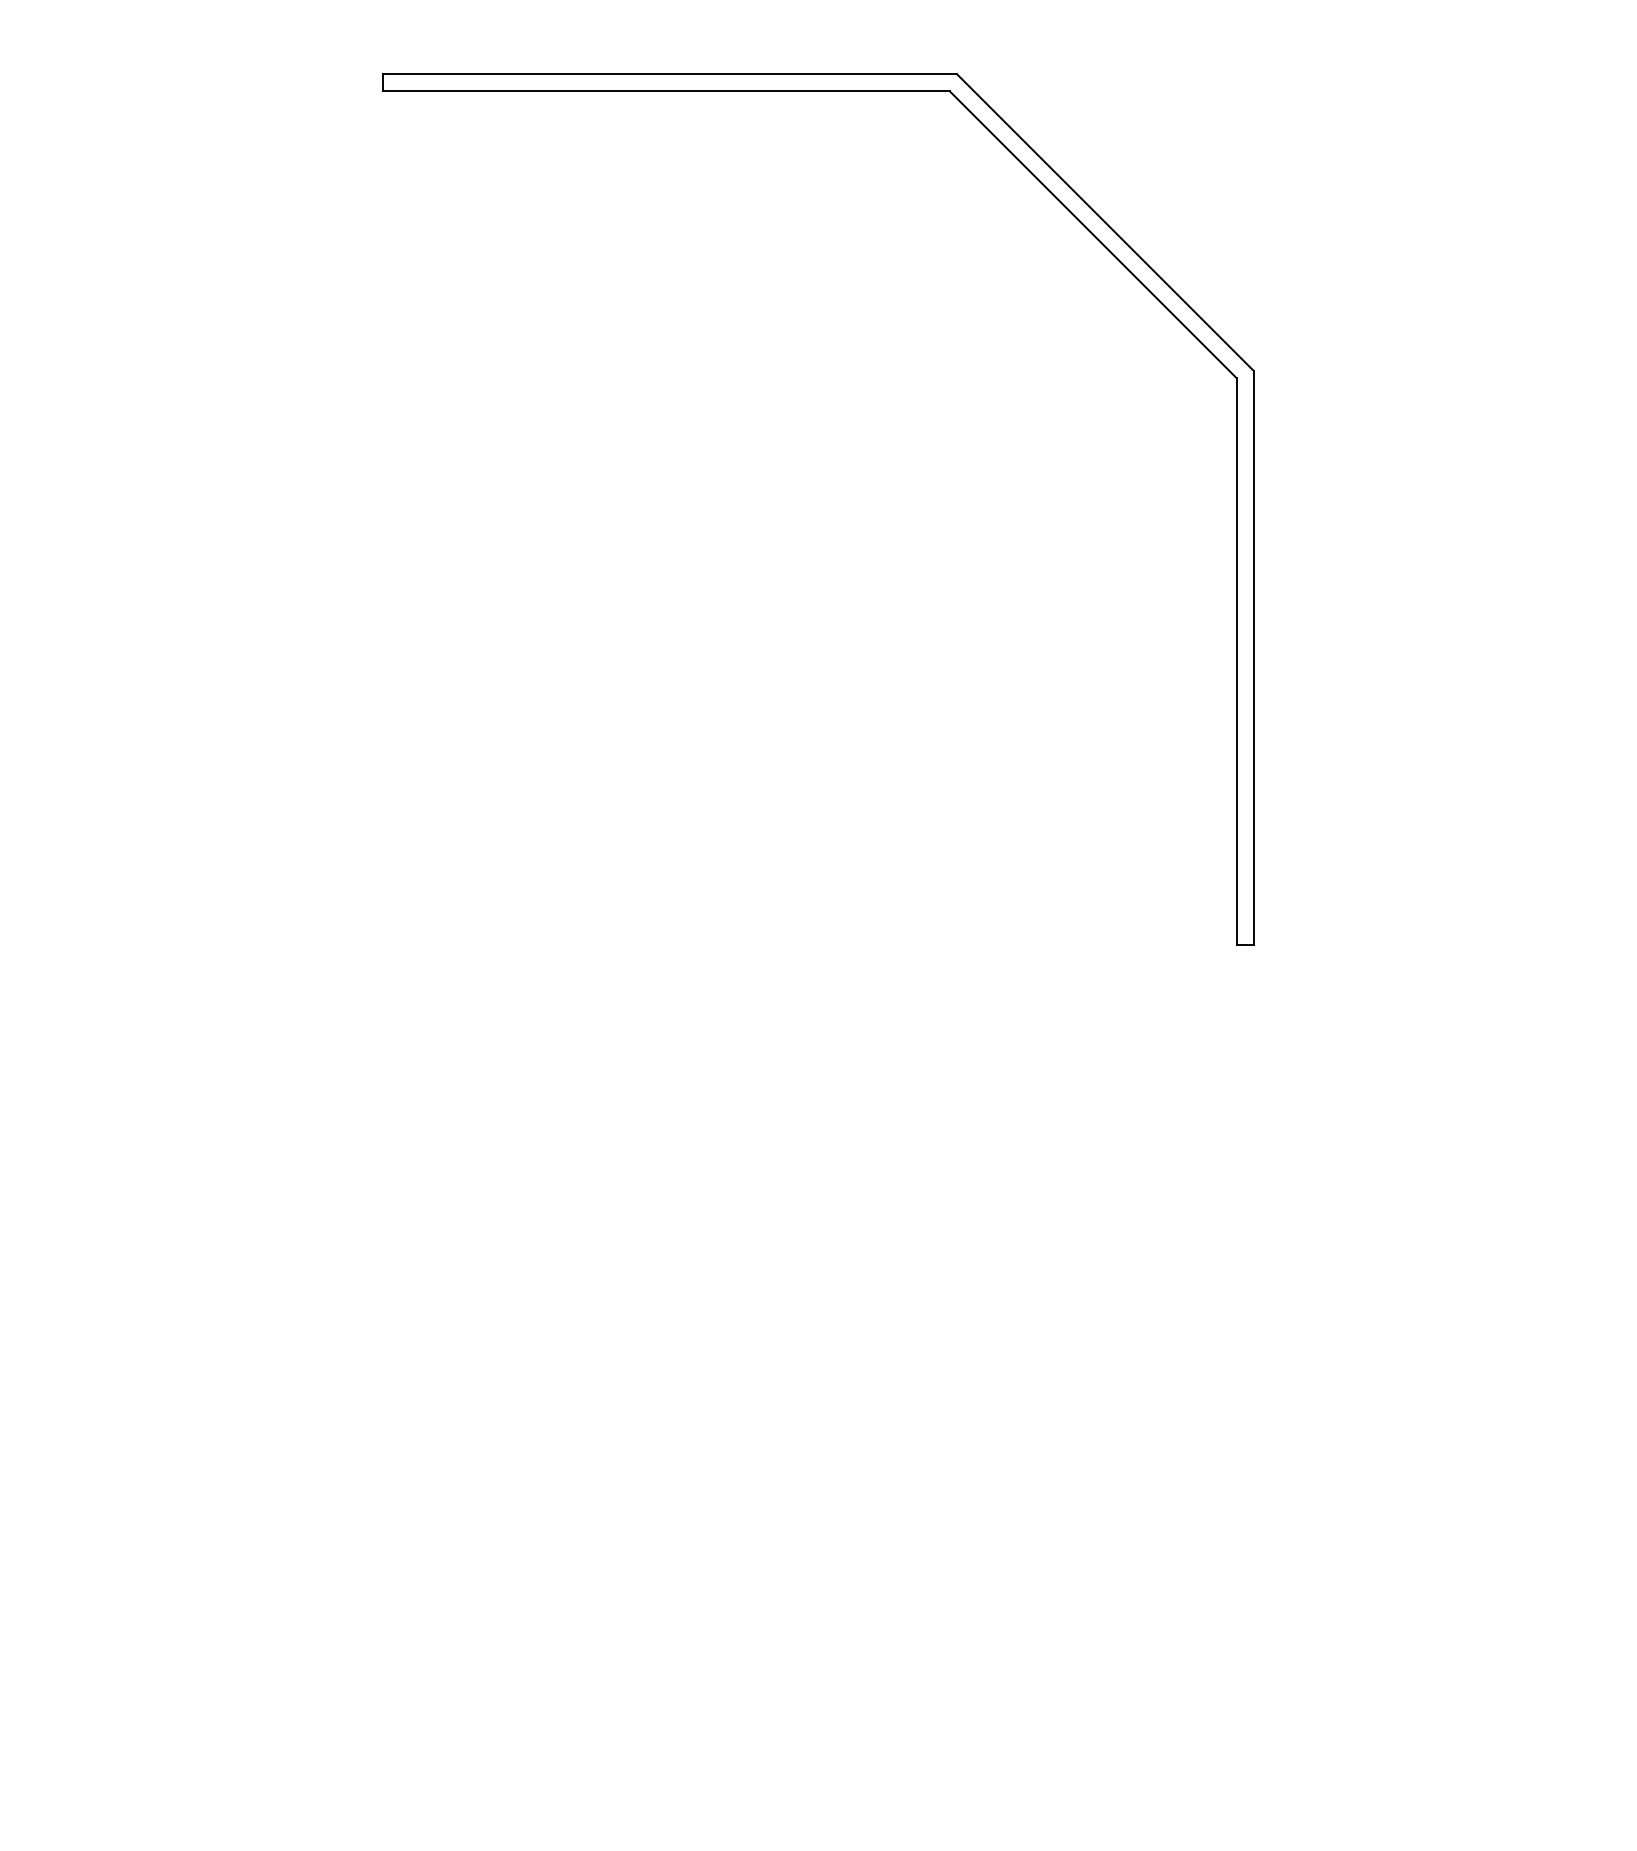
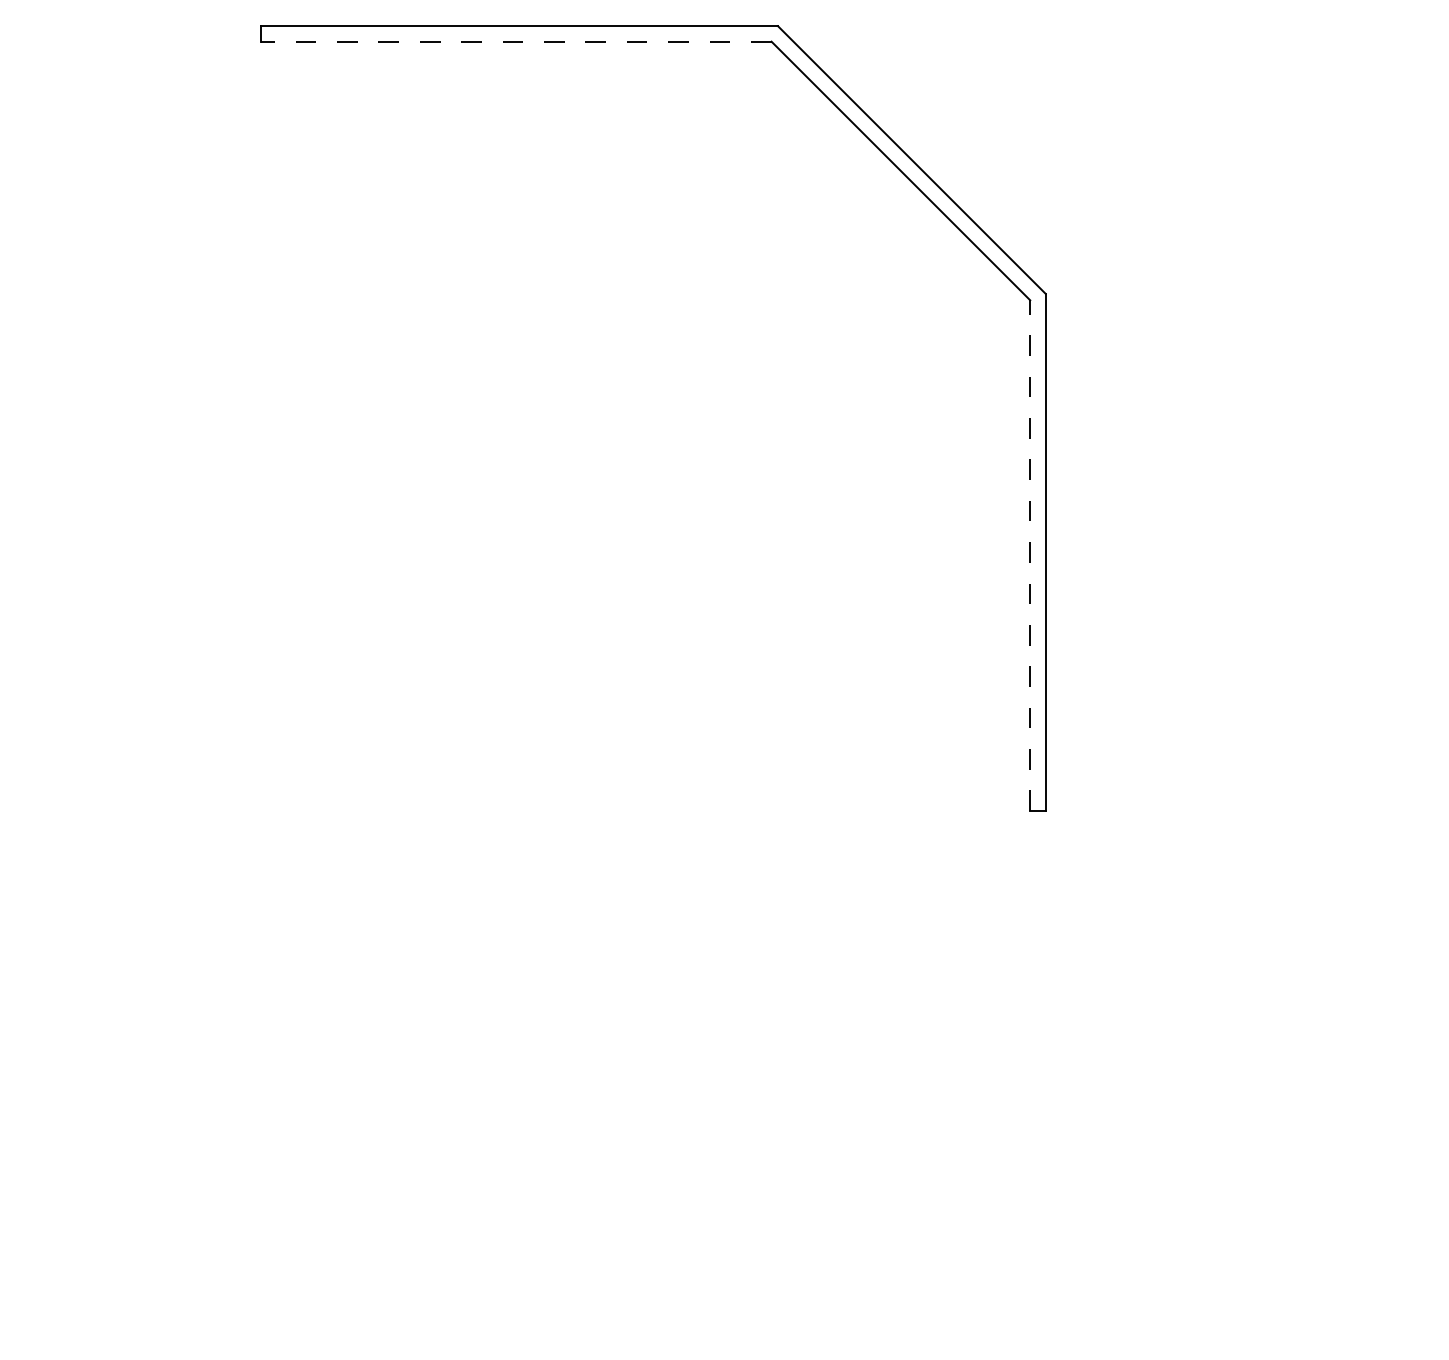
line: (665, 91) -> (515, 41), solid -> dashed
line: (1236, 660) -> (1030, 555), solid -> dashed

